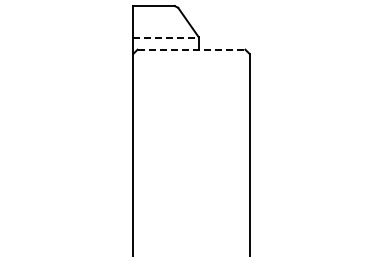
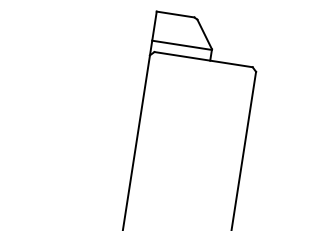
line: (165, 37) -> (181, 44), dashed -> solid
line: (191, 49) -> (203, 59), dashed -> solid

